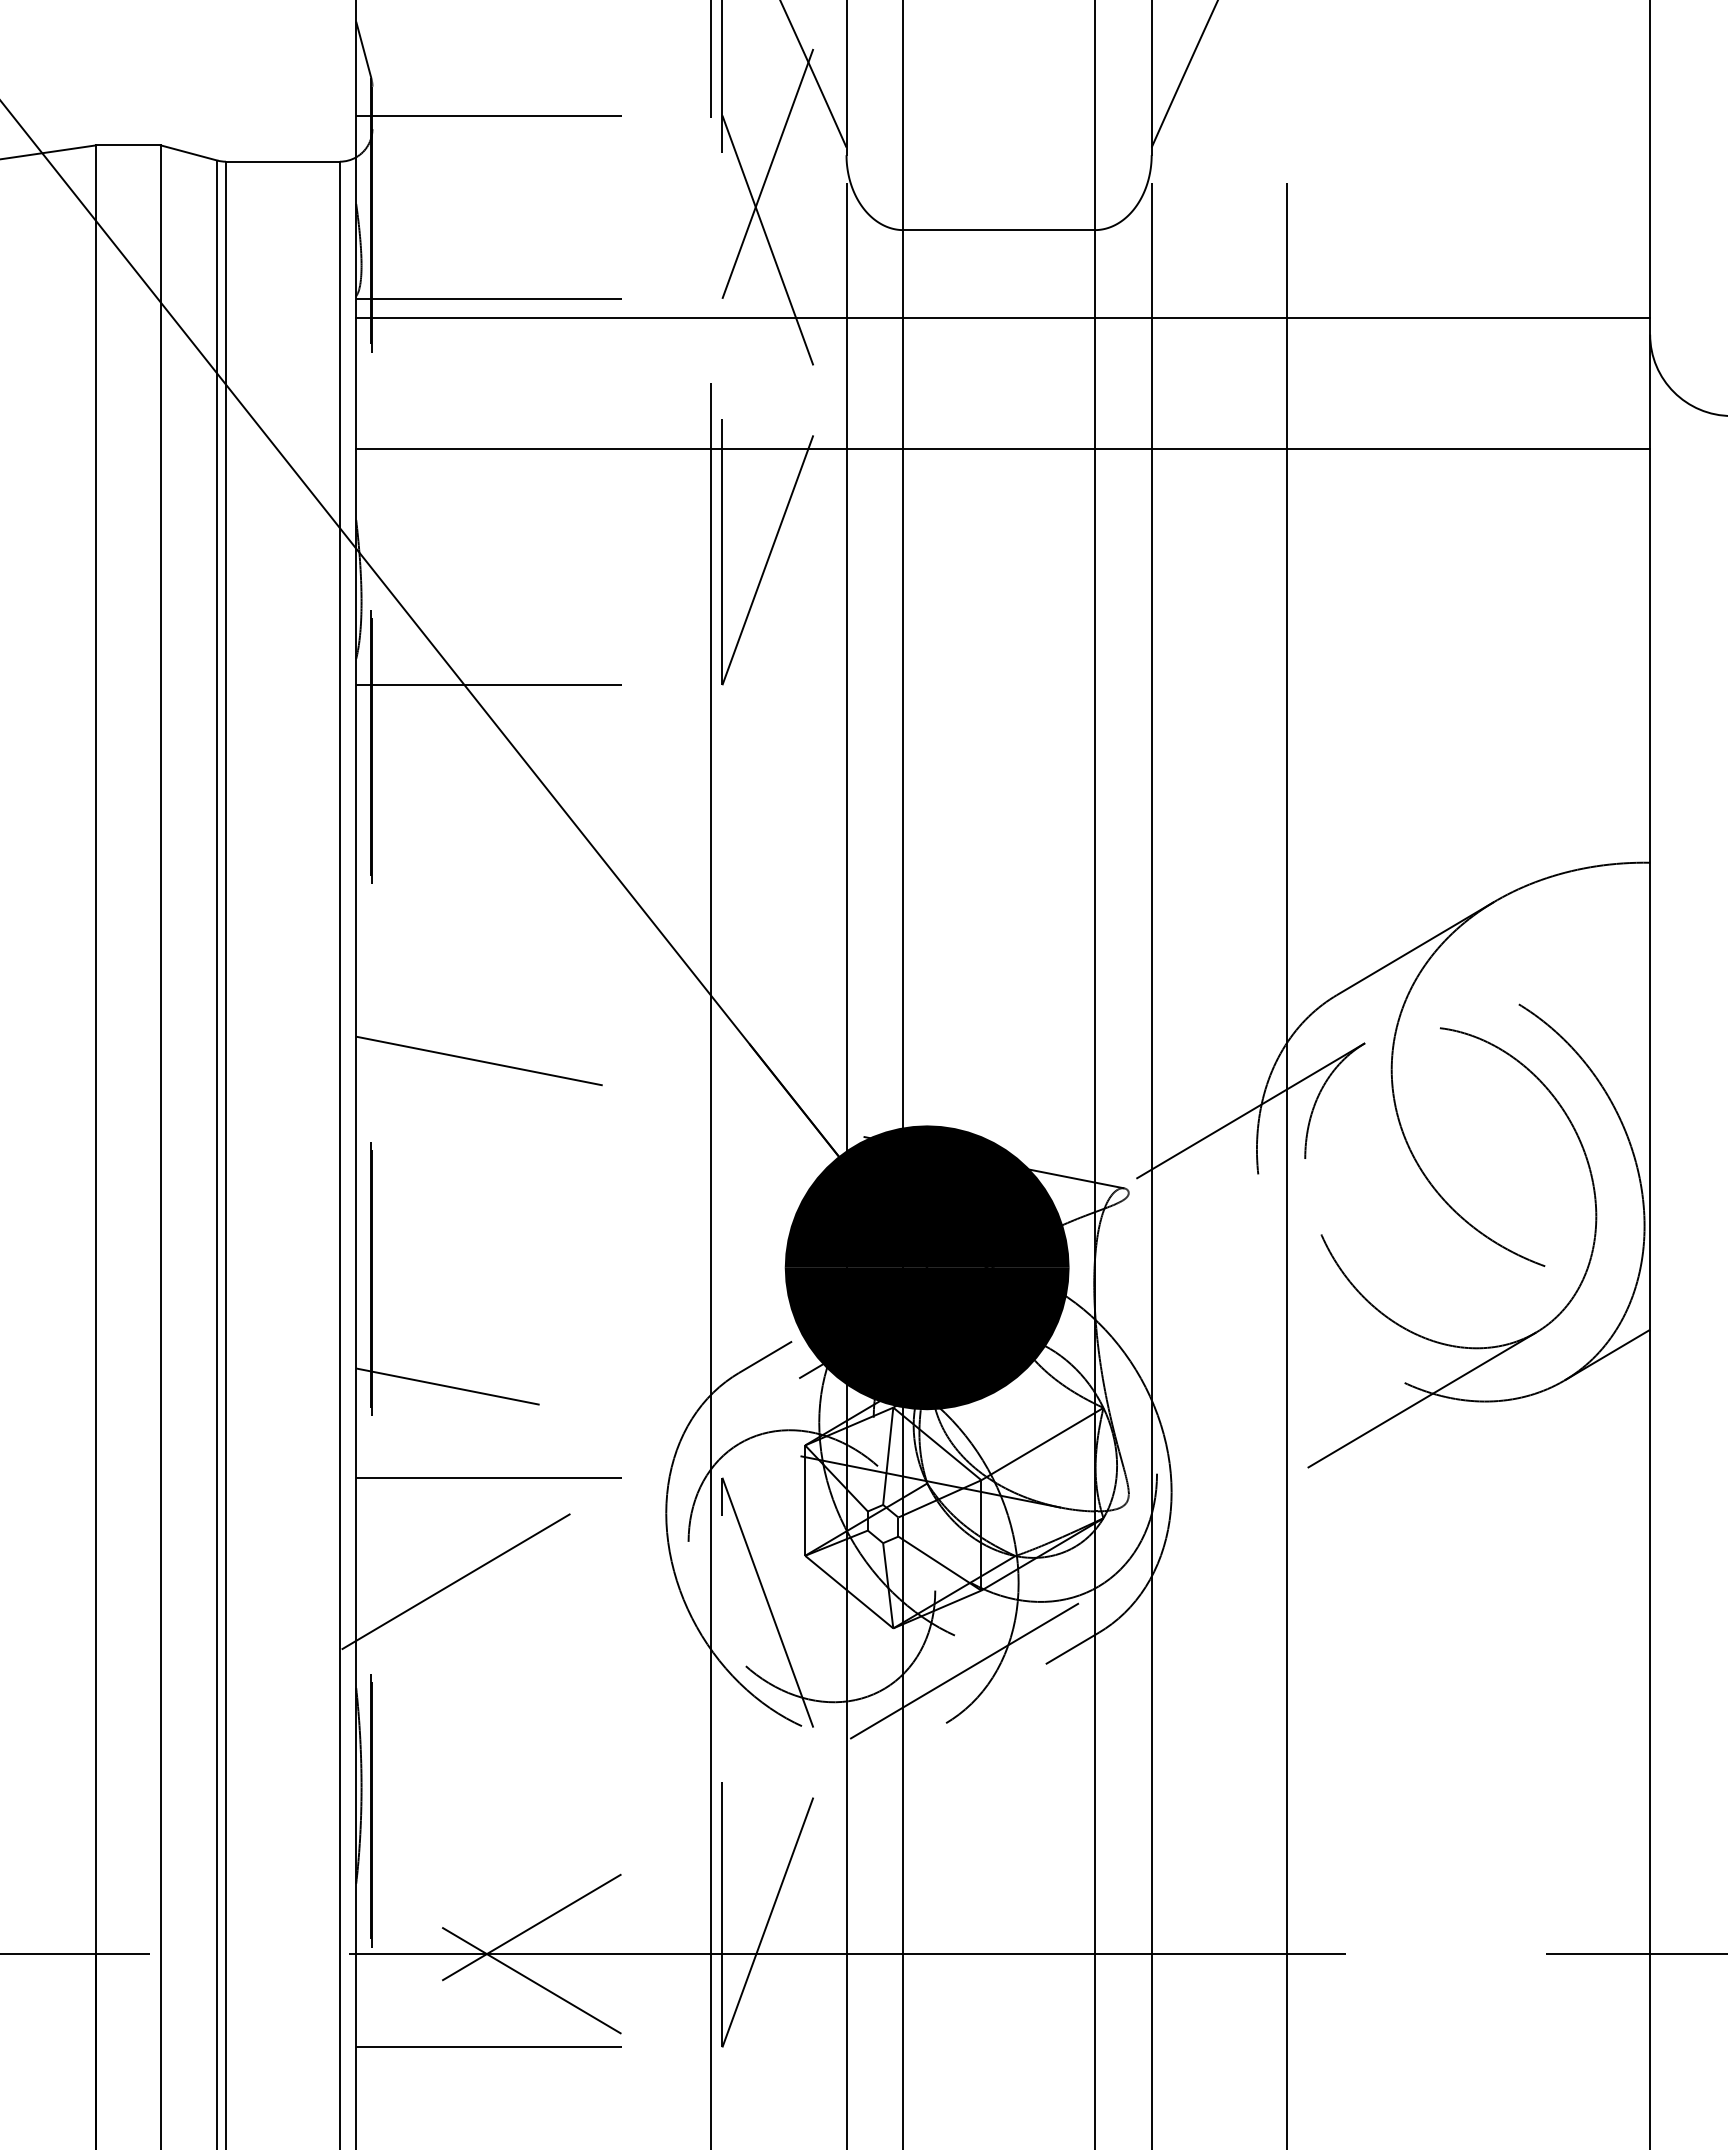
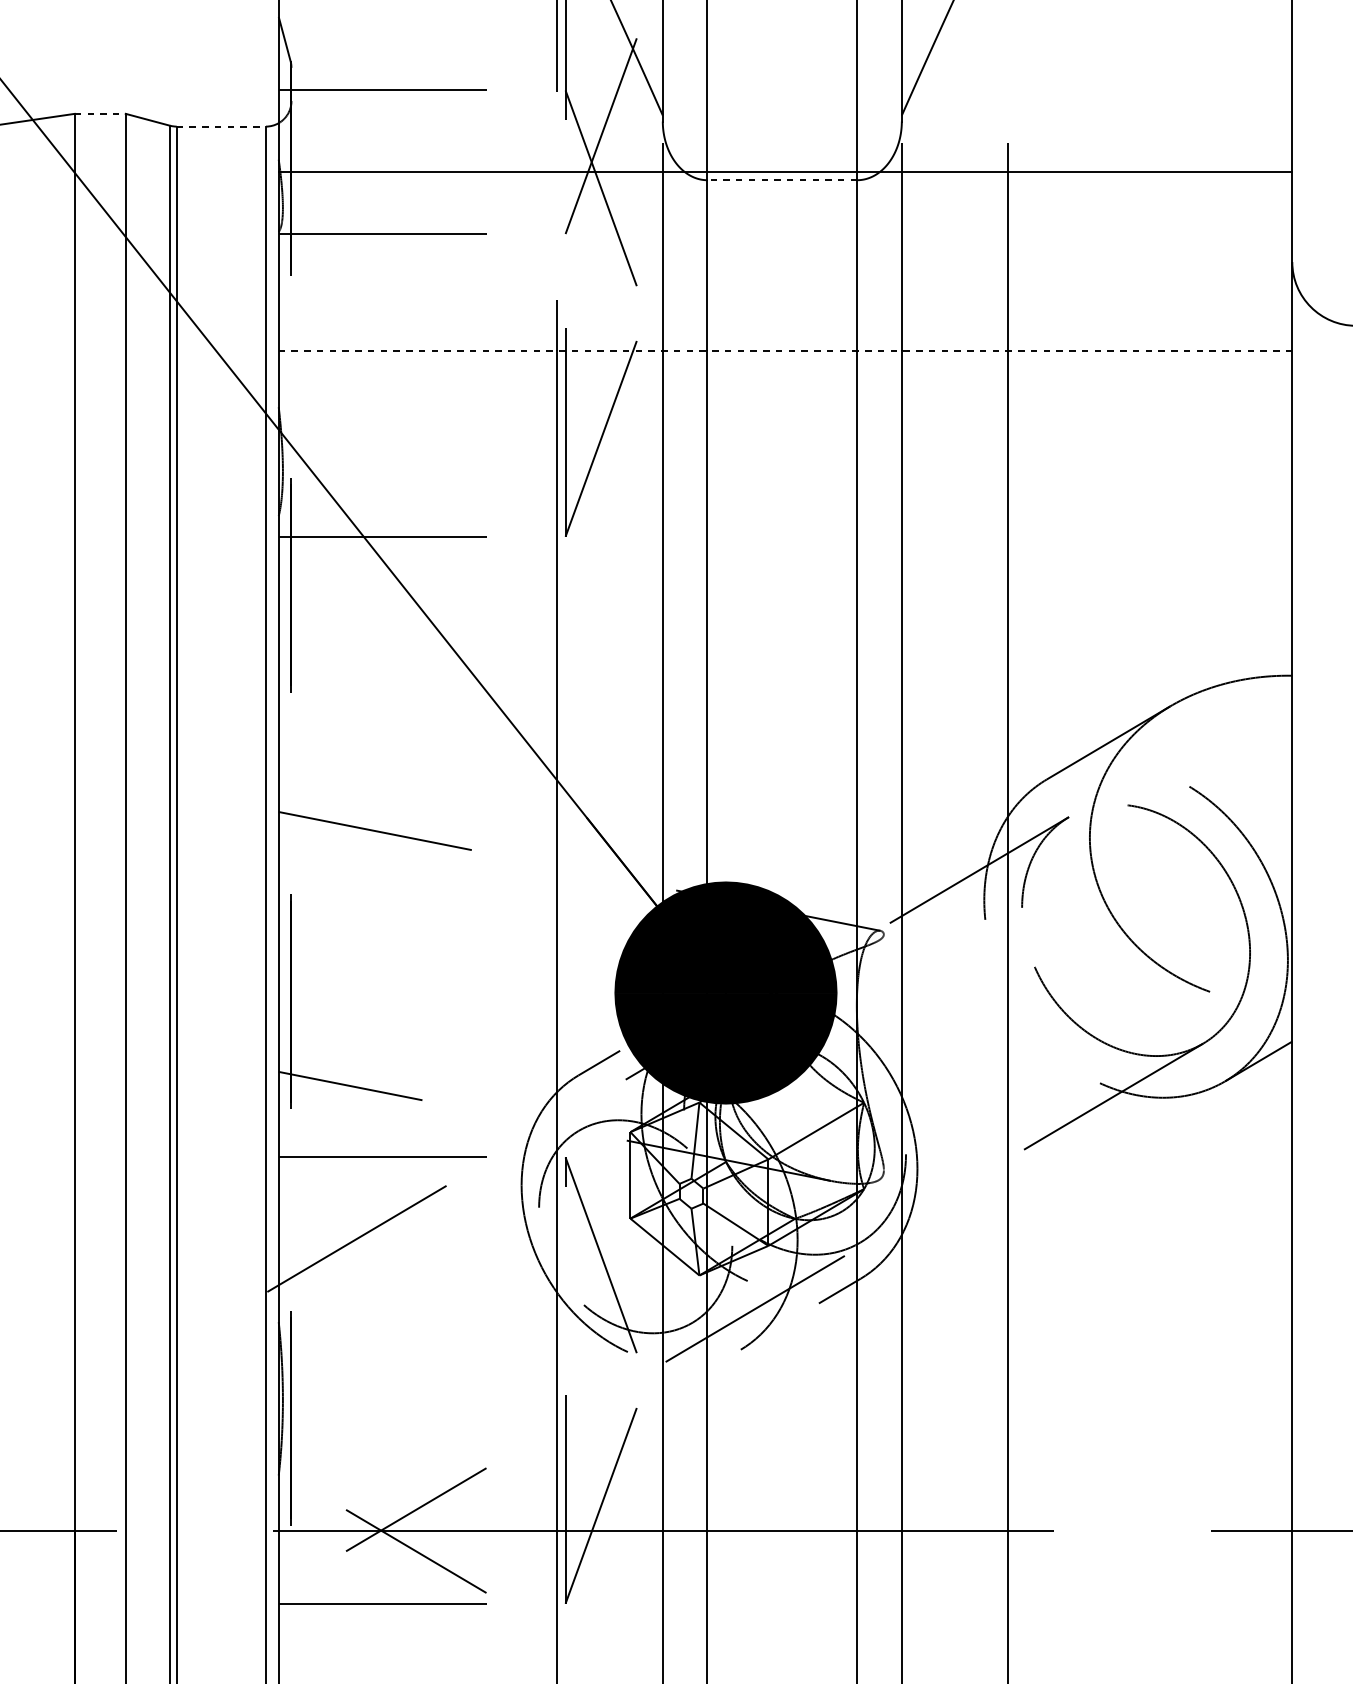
line: (128, 145) -> (100, 113), solid -> dashed
line: (283, 161) -> (221, 126), solid -> dashed
line: (999, 230) -> (782, 180), solid -> dashed
line: (1003, 318) -> (785, 171), moved
line: (1003, 448) -> (785, 351), solid -> dashed

